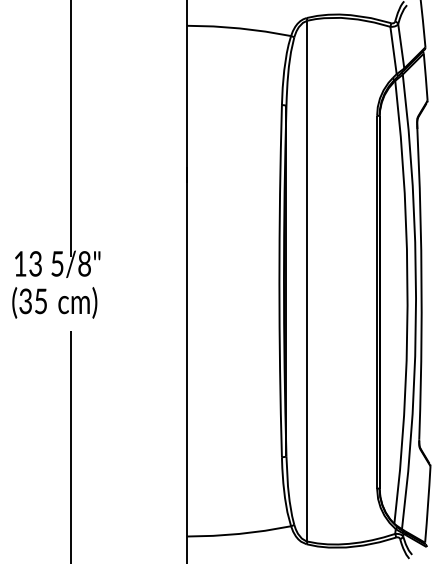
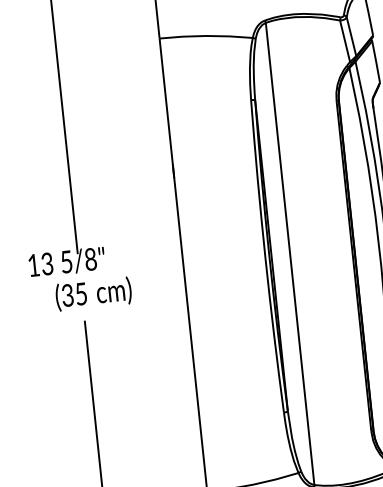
text: (54, 302) -> (93, 293), moved

